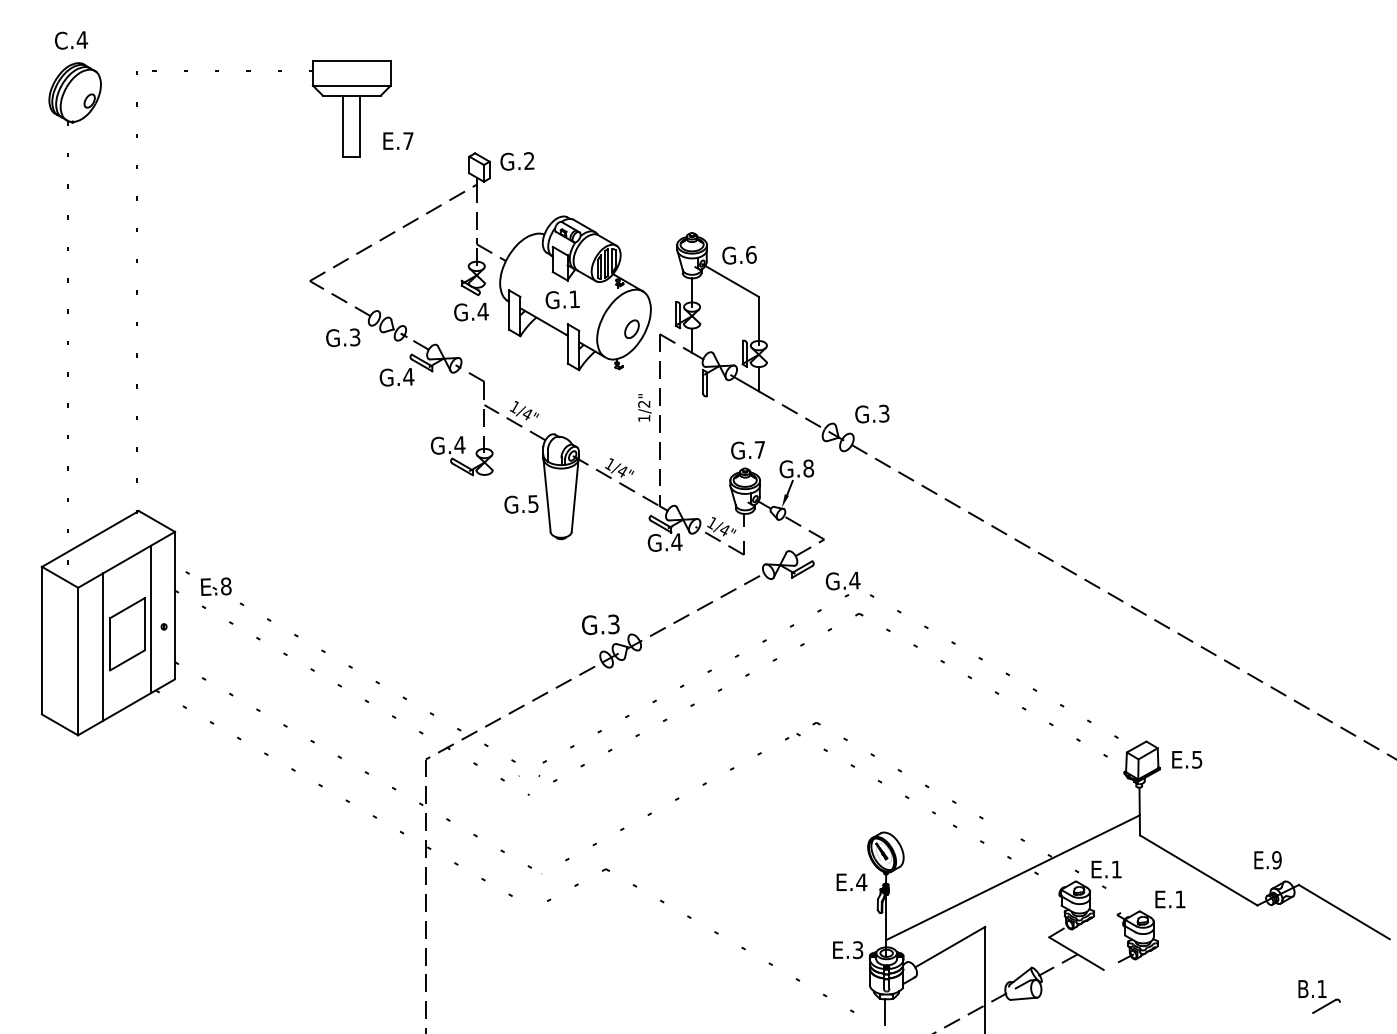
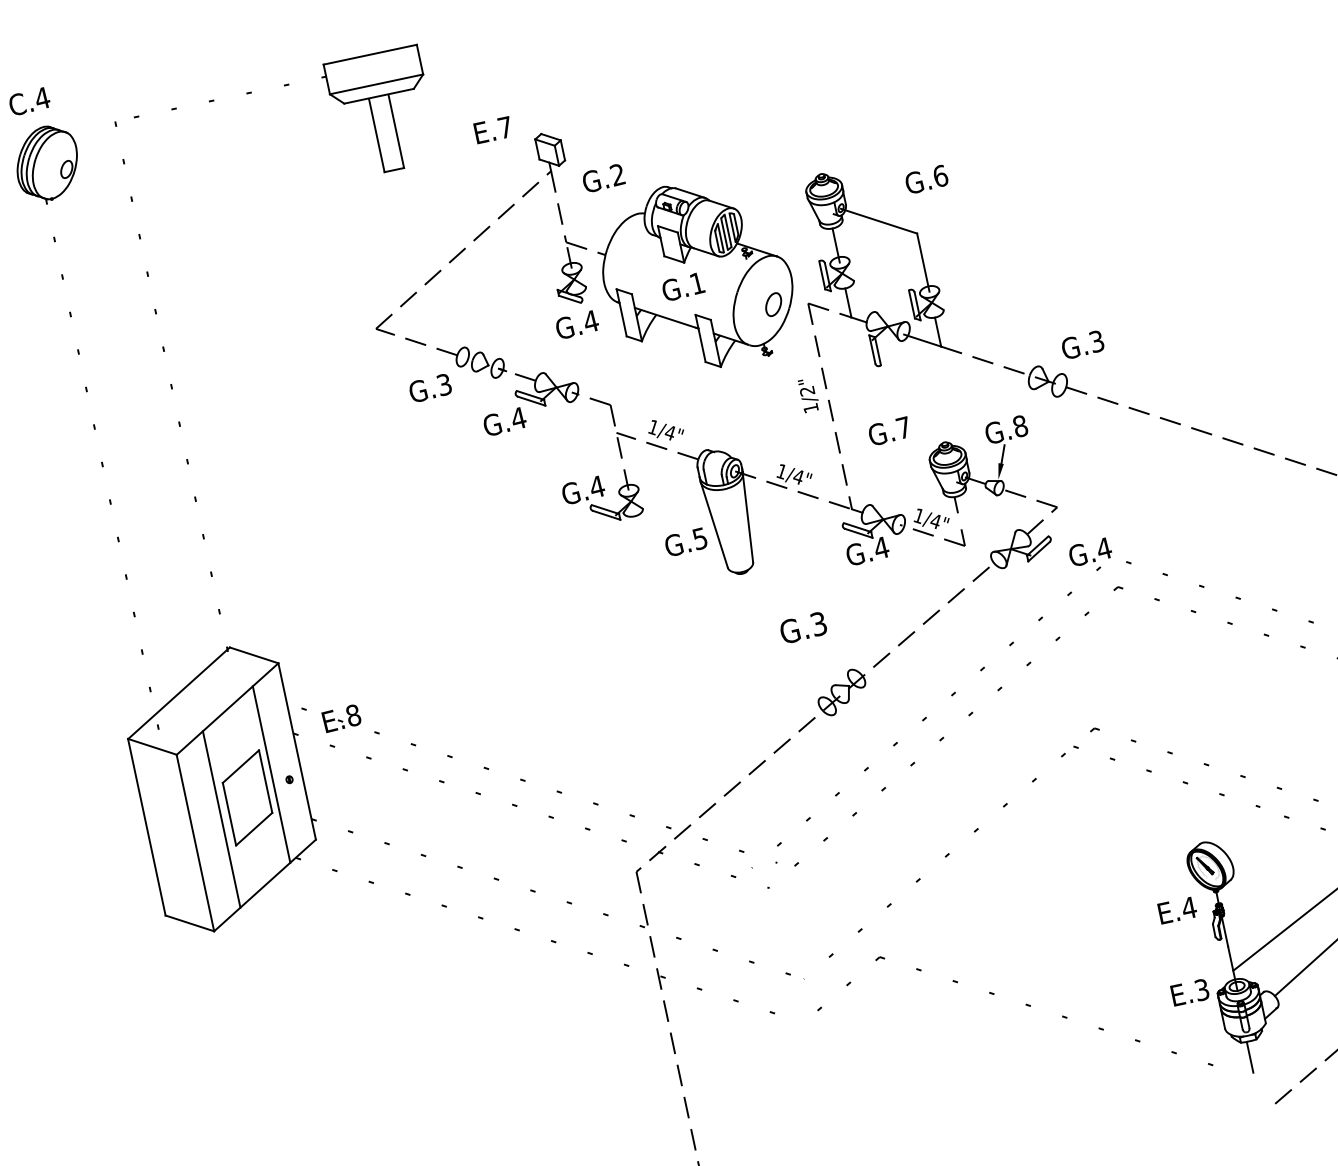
text: (398, 140) -> (493, 129), moved
text: (517, 161) -> (603, 178), moved
text: (739, 255) -> (926, 179), moved
text: (747, 450) -> (888, 431), moved
text: (600, 624) -> (802, 627), moved

